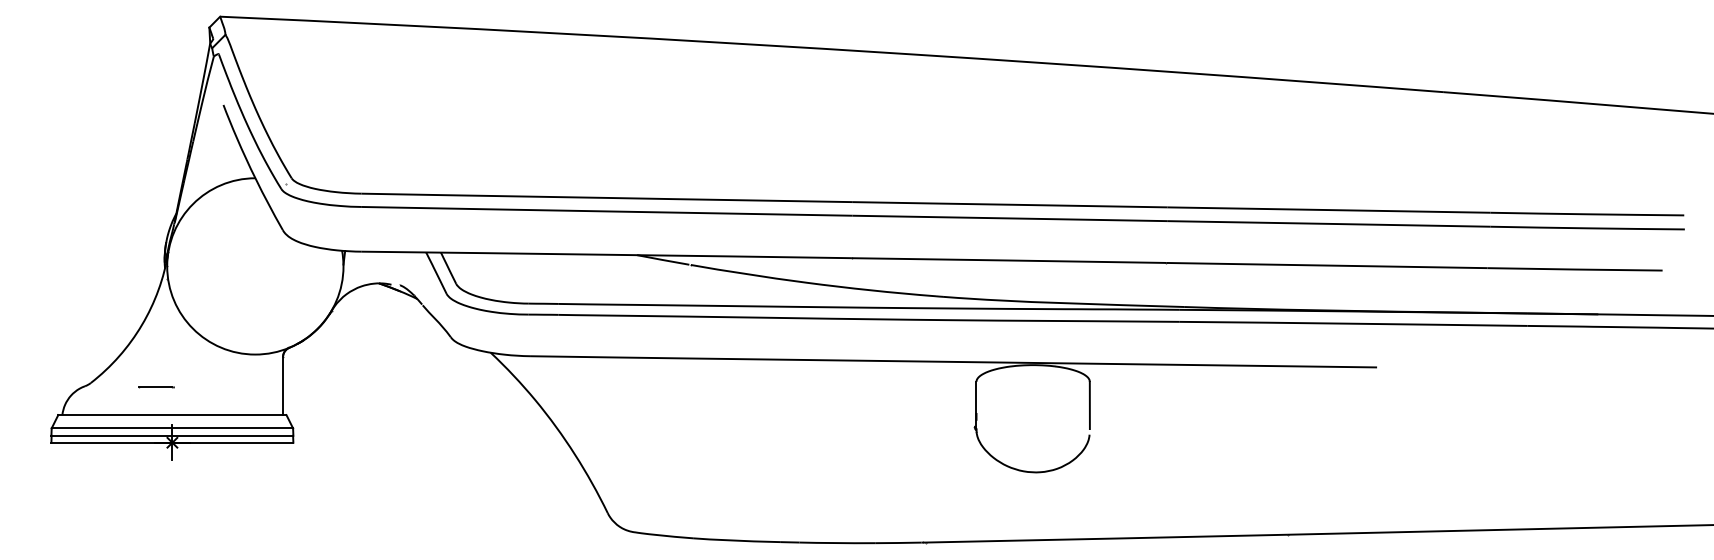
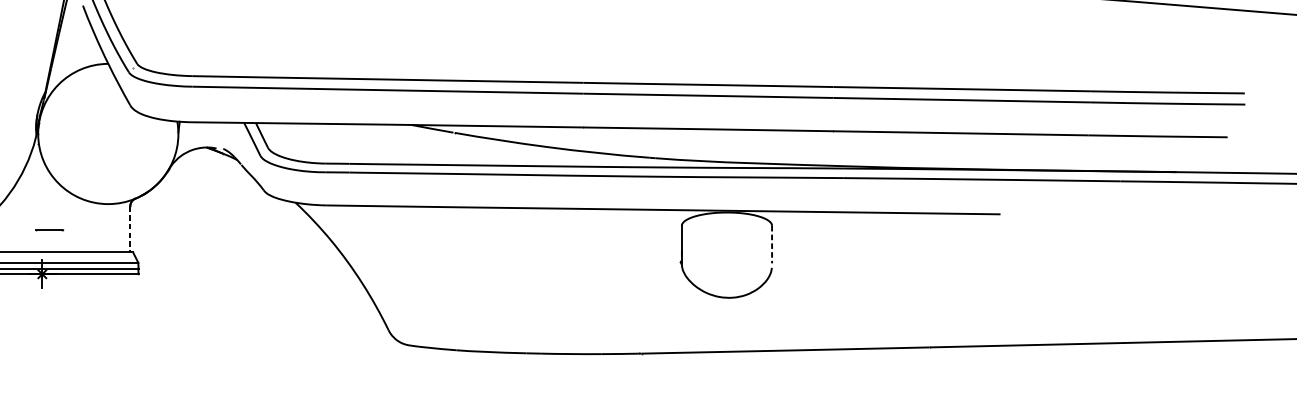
line: (283, 386) -> (130, 229), solid -> dashed
line: (156, 387) -> (49, 230), moved
line: (1089, 405) -> (771, 244), solid -> dashed

